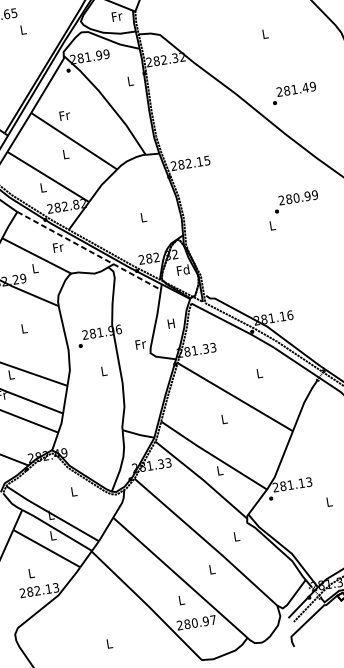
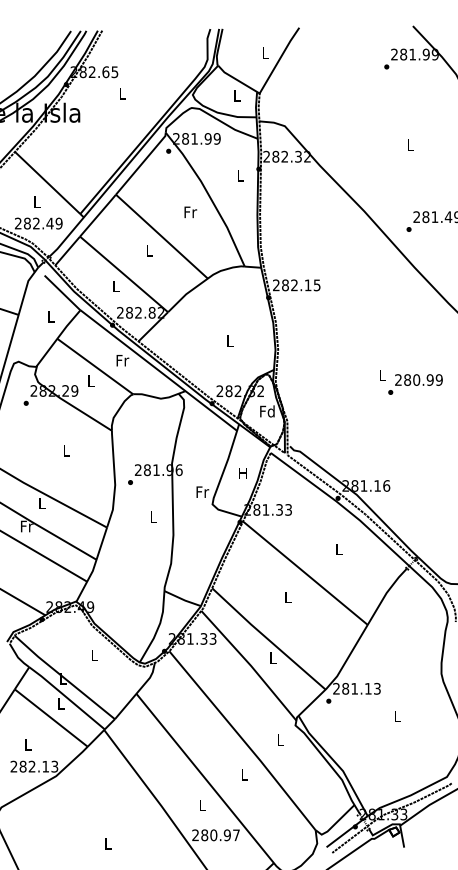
text: (117, 16) -> (237, 95), Fr -> L
text: (64, 115) -> (190, 212), moved
text: (296, 201) -> (415, 384), moved
line: (88, 250) -> (158, 370), dashed -> solid

